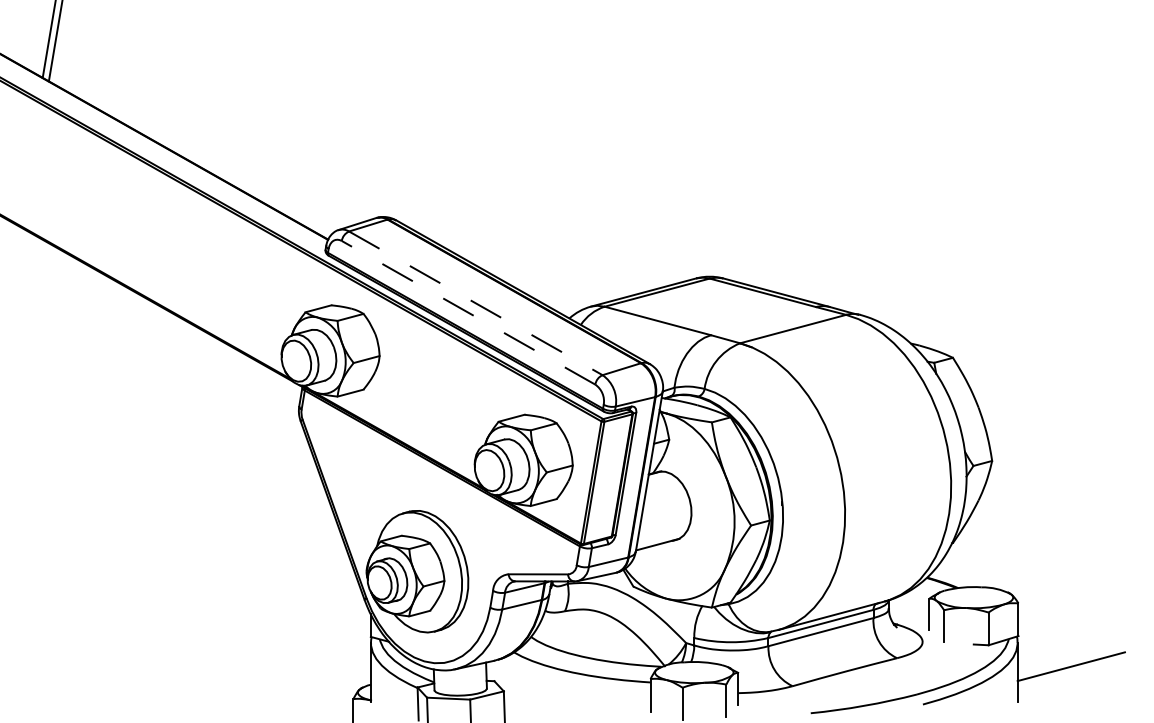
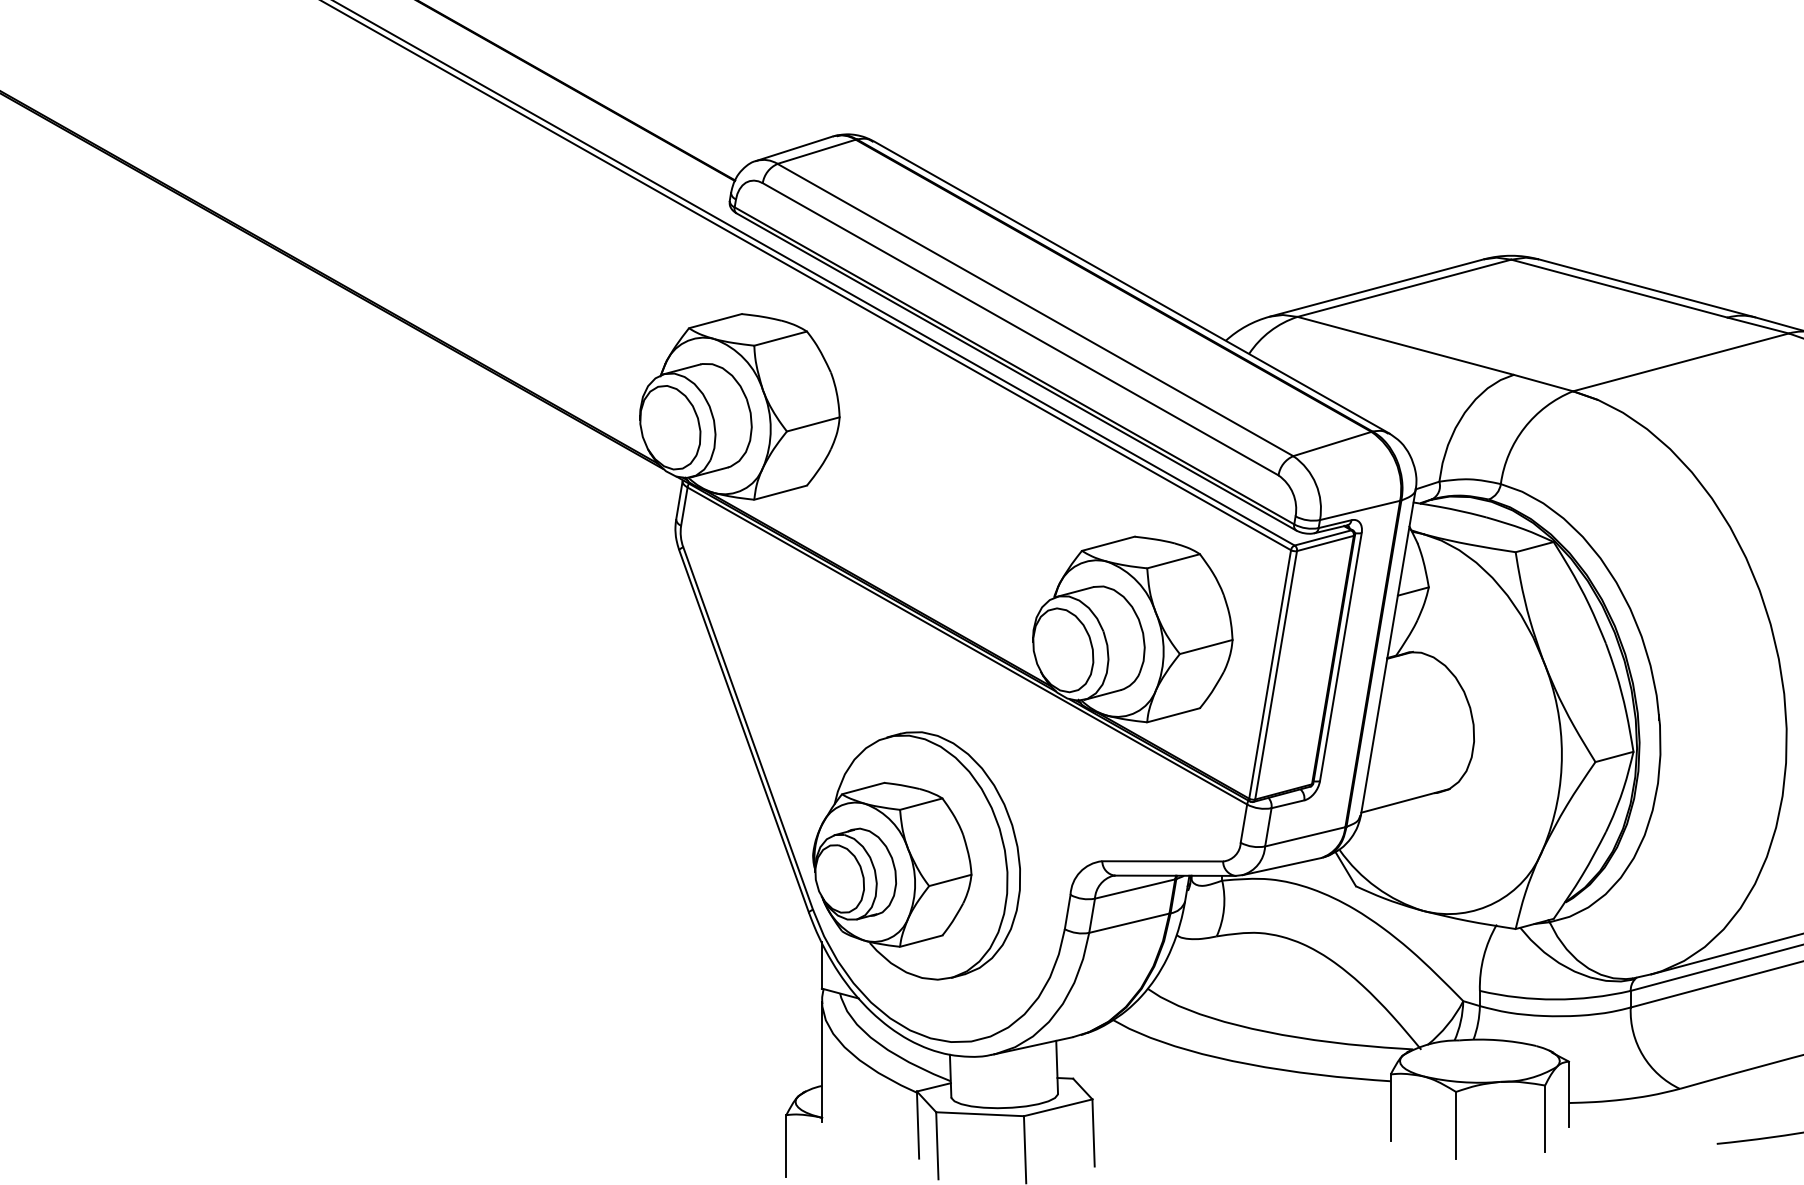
line: (475, 303) -> (1034, 310), dashed -> solid
line: (468, 312) -> (1020, 328), dashed -> solid

